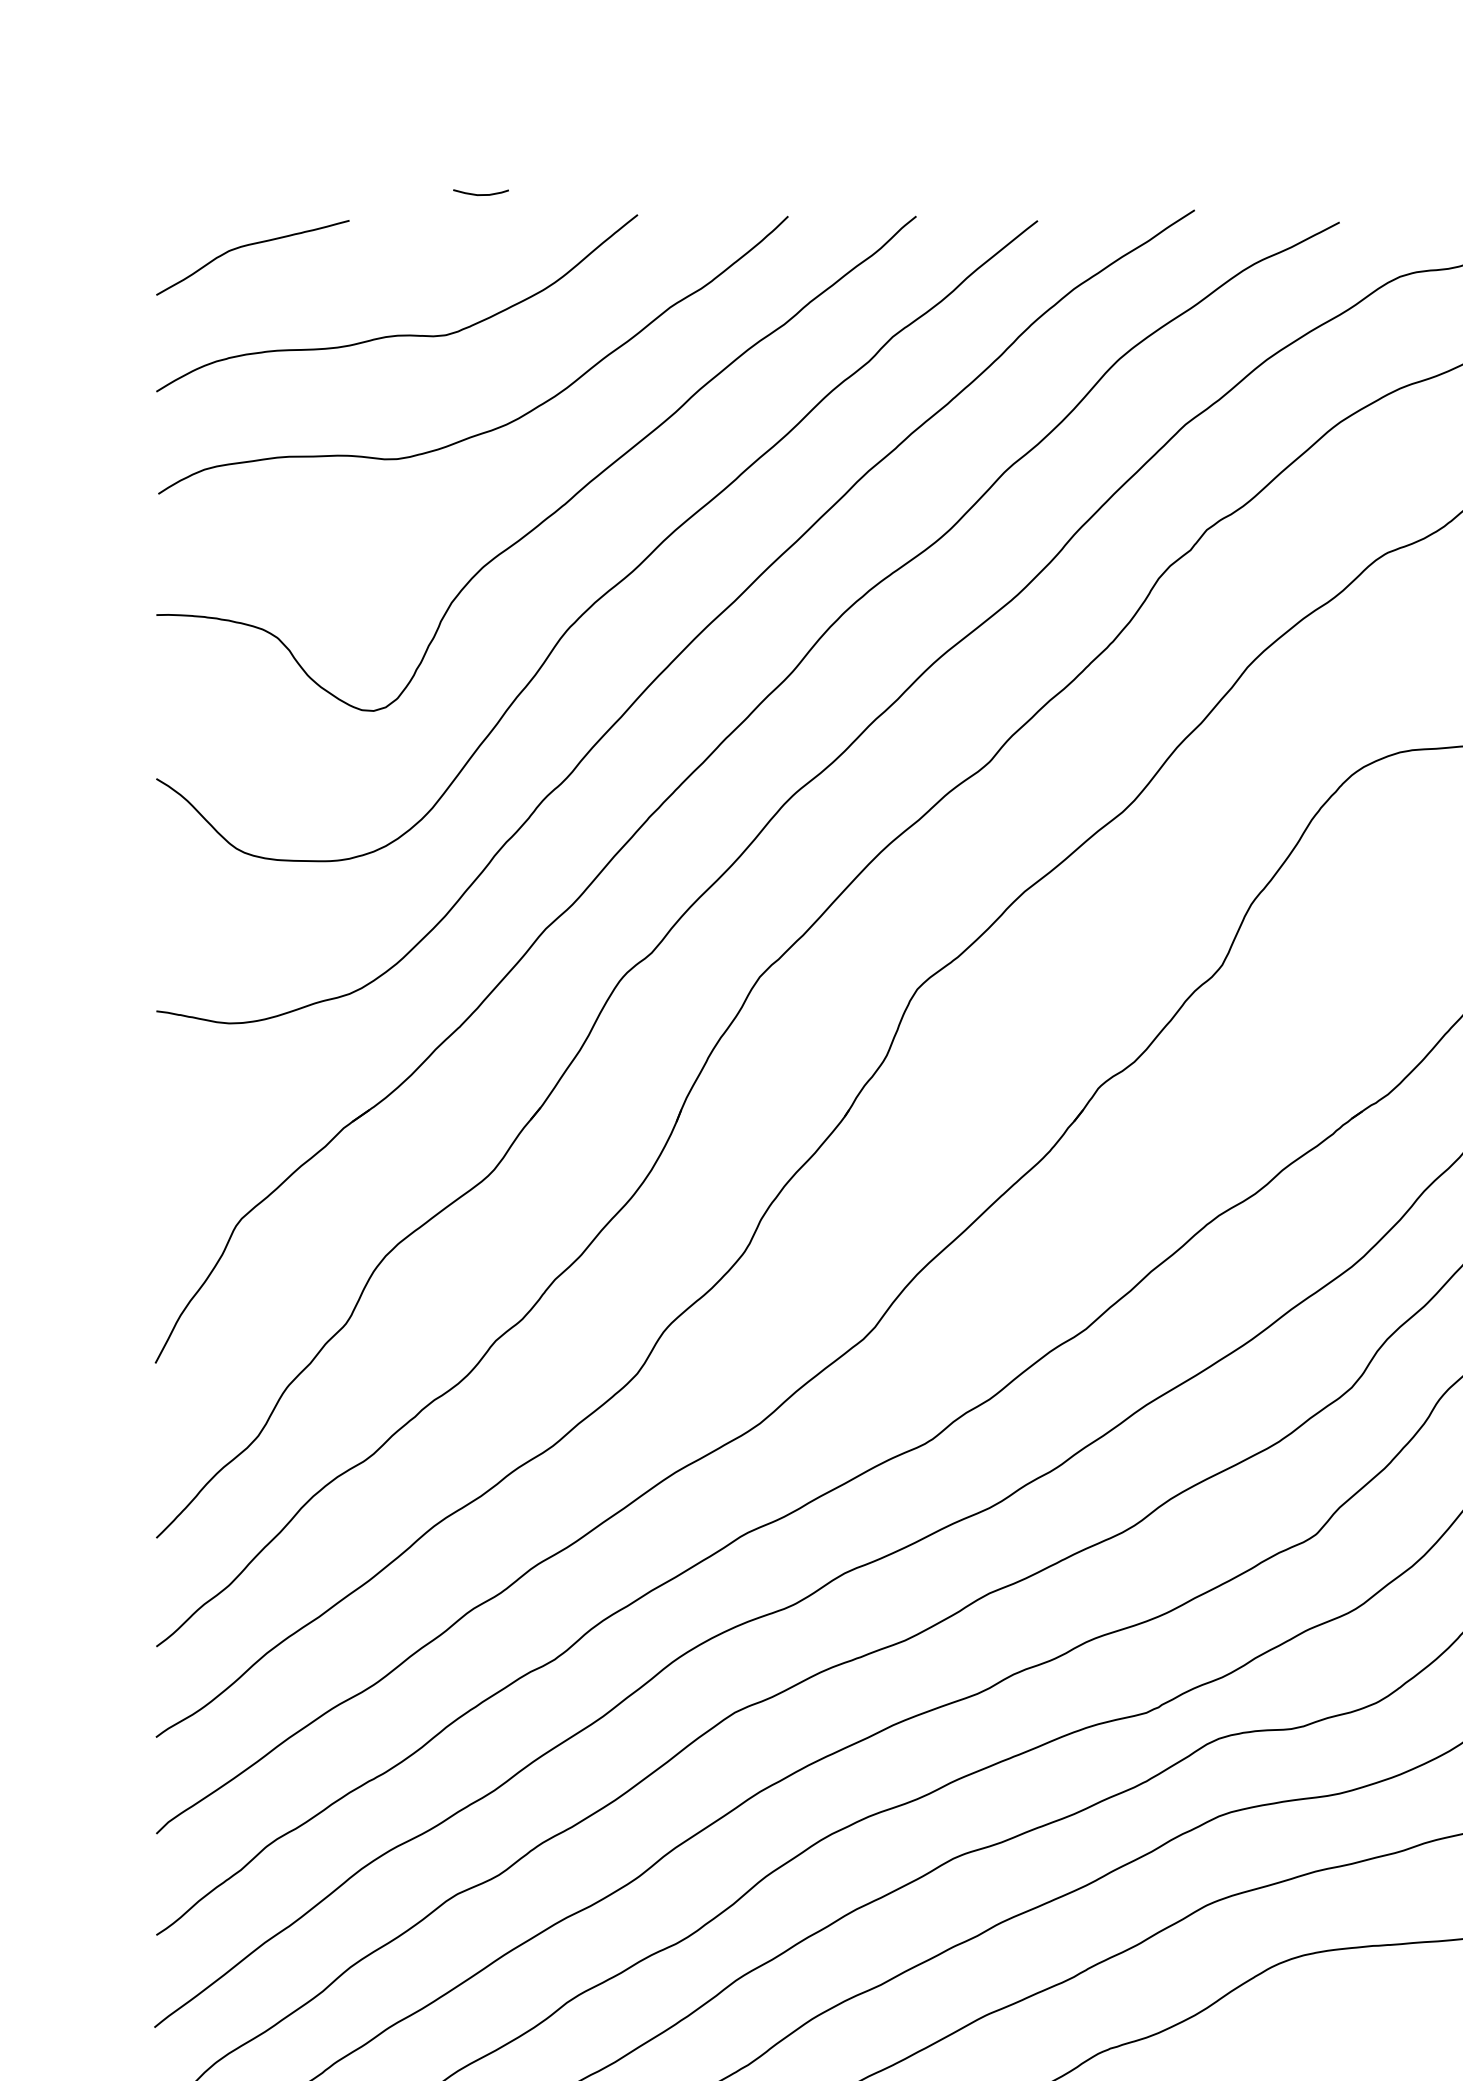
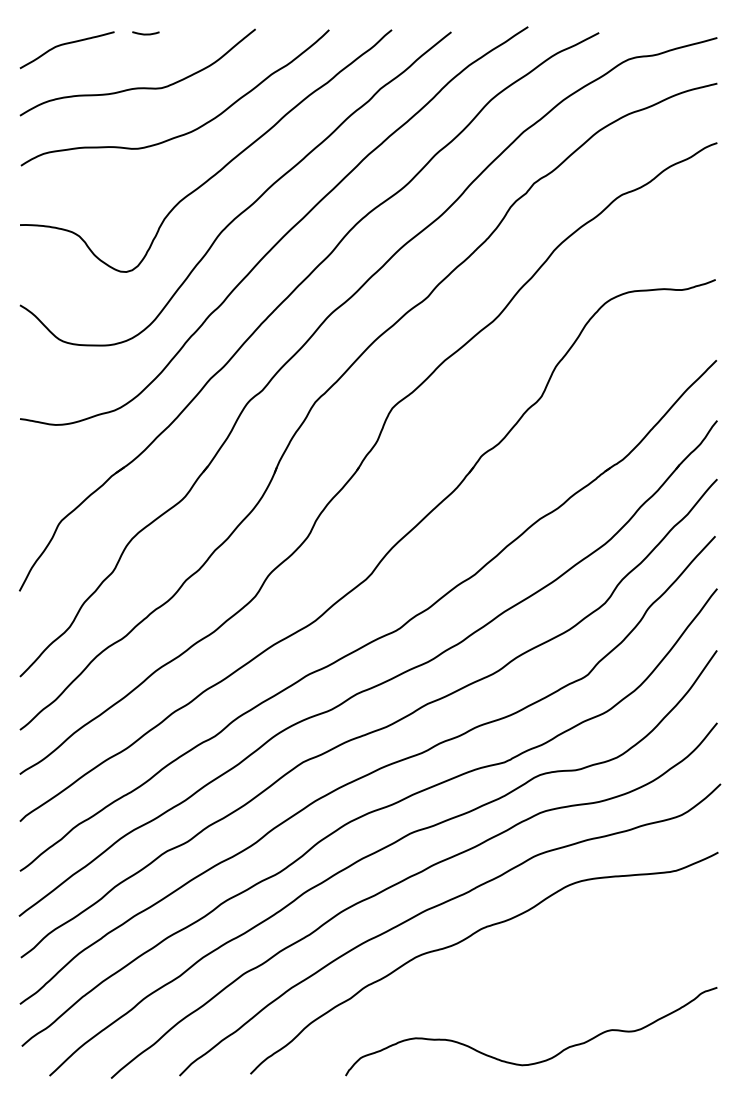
curve: (480, 192) -> (145, 33), moved

